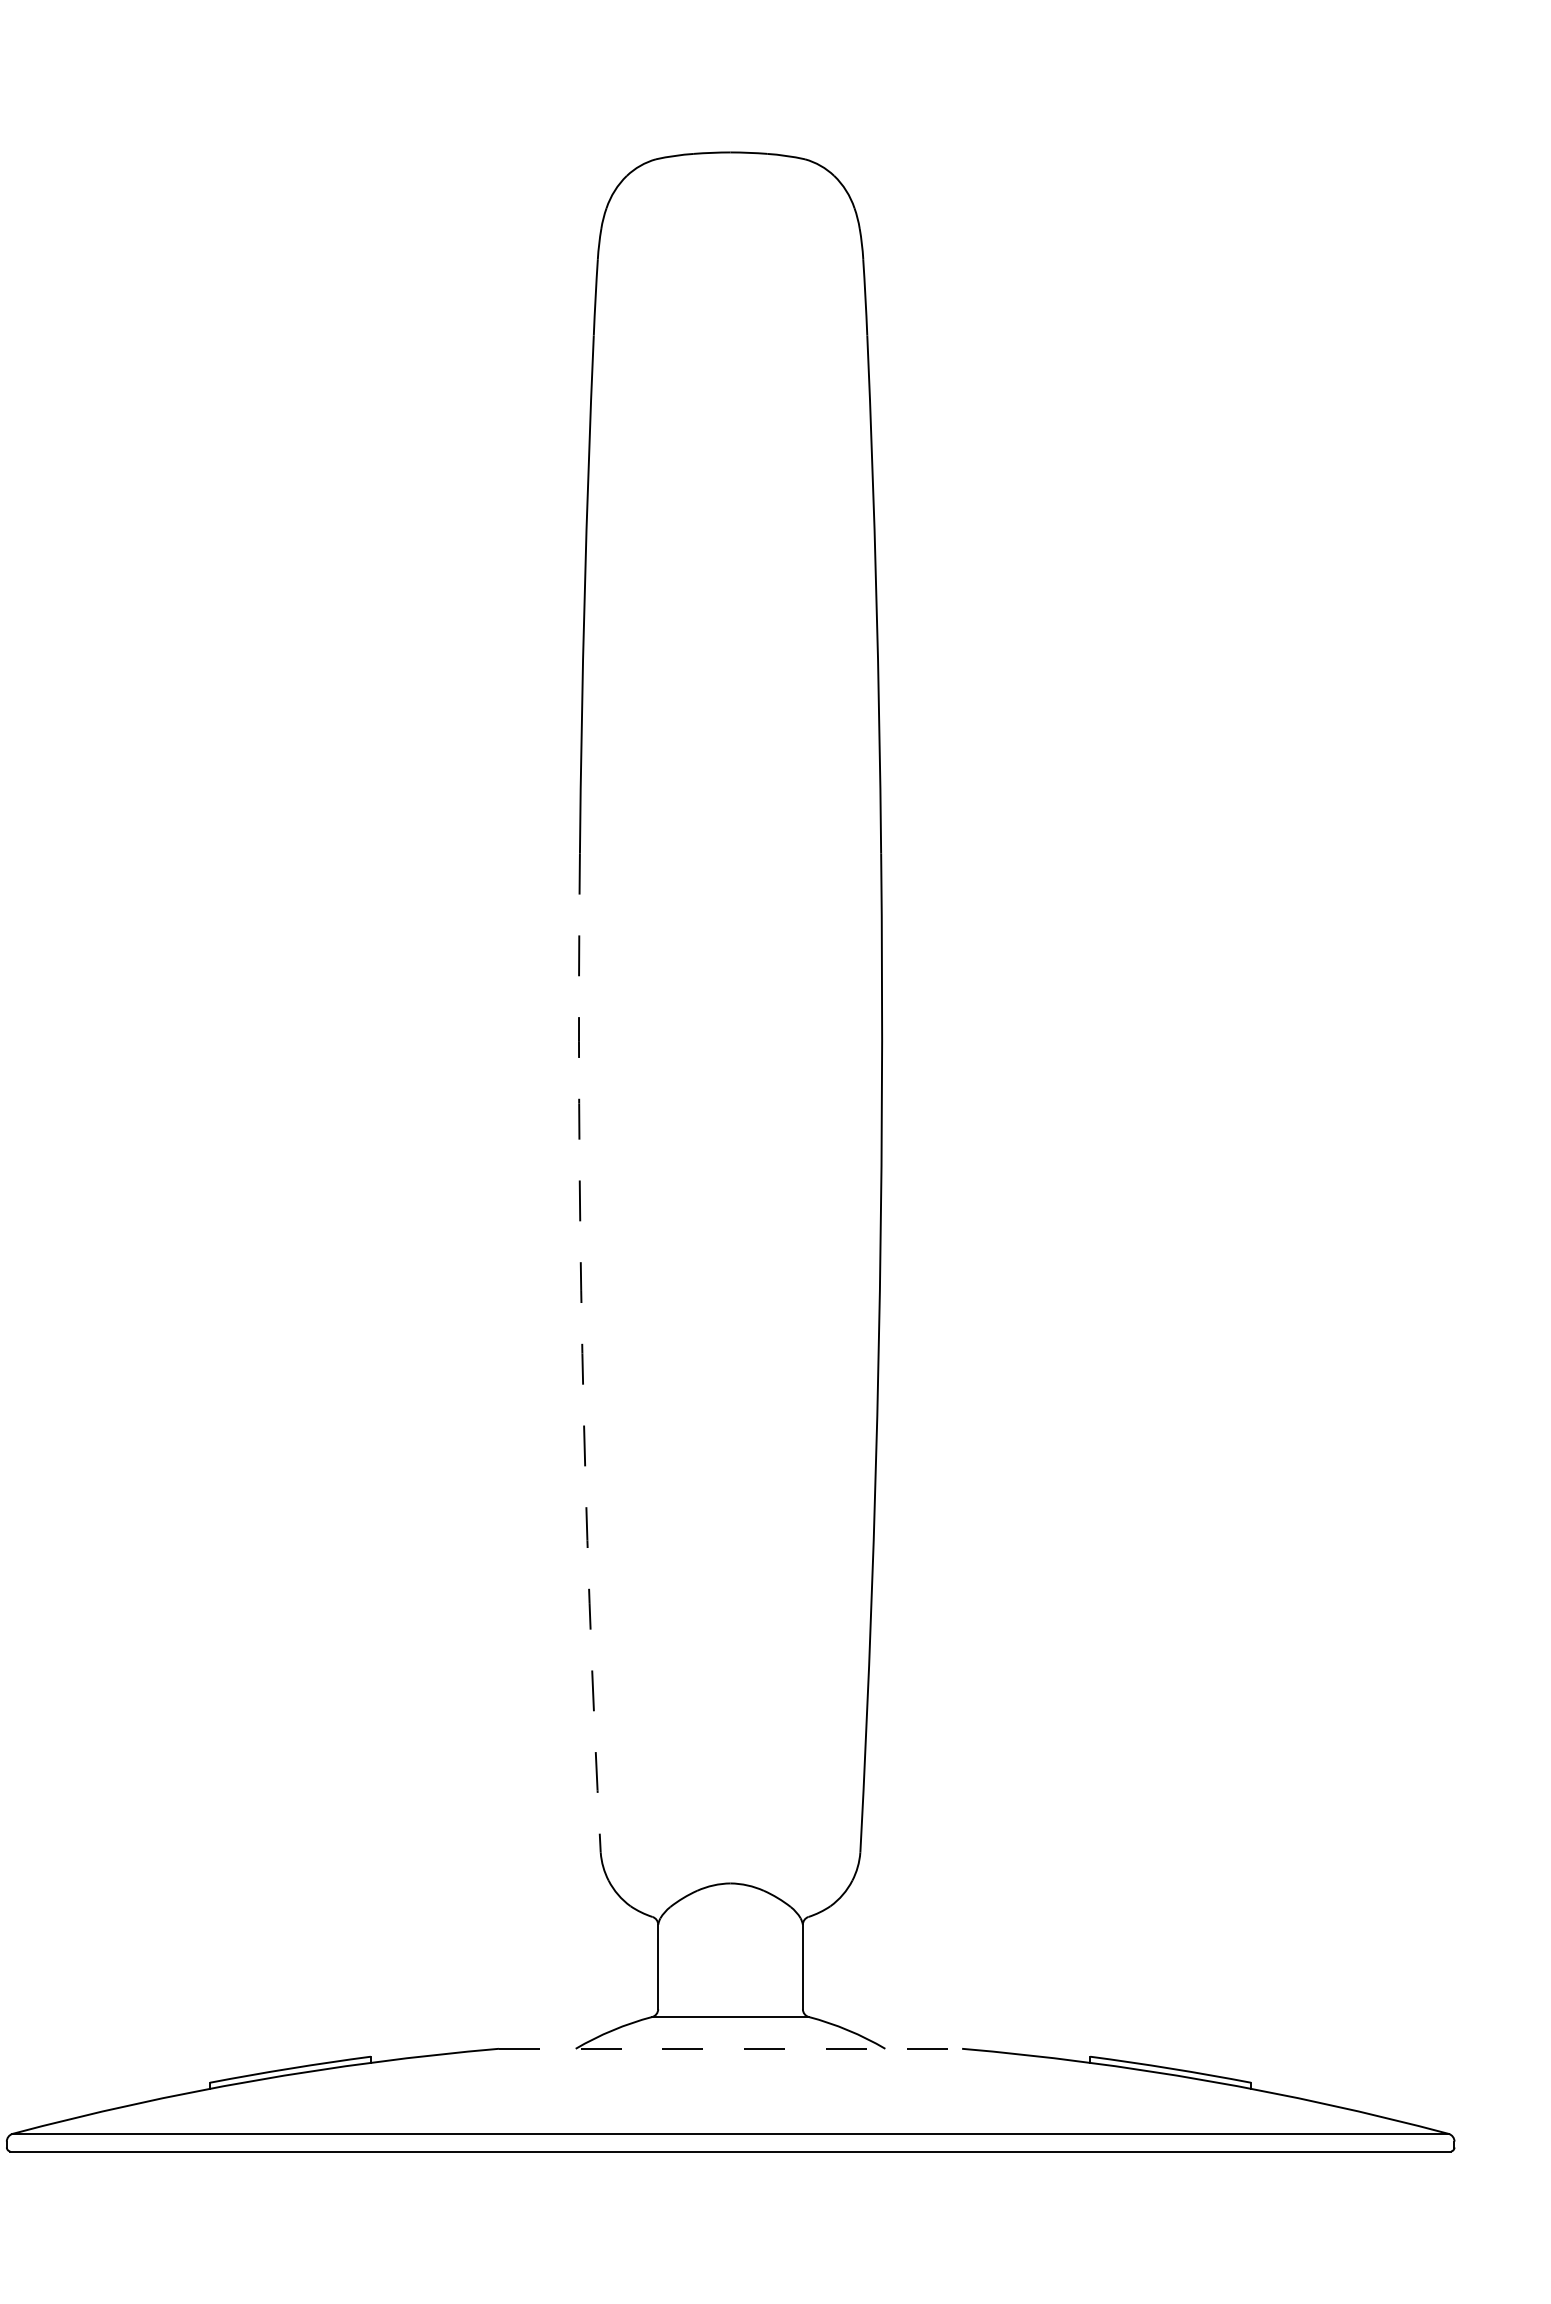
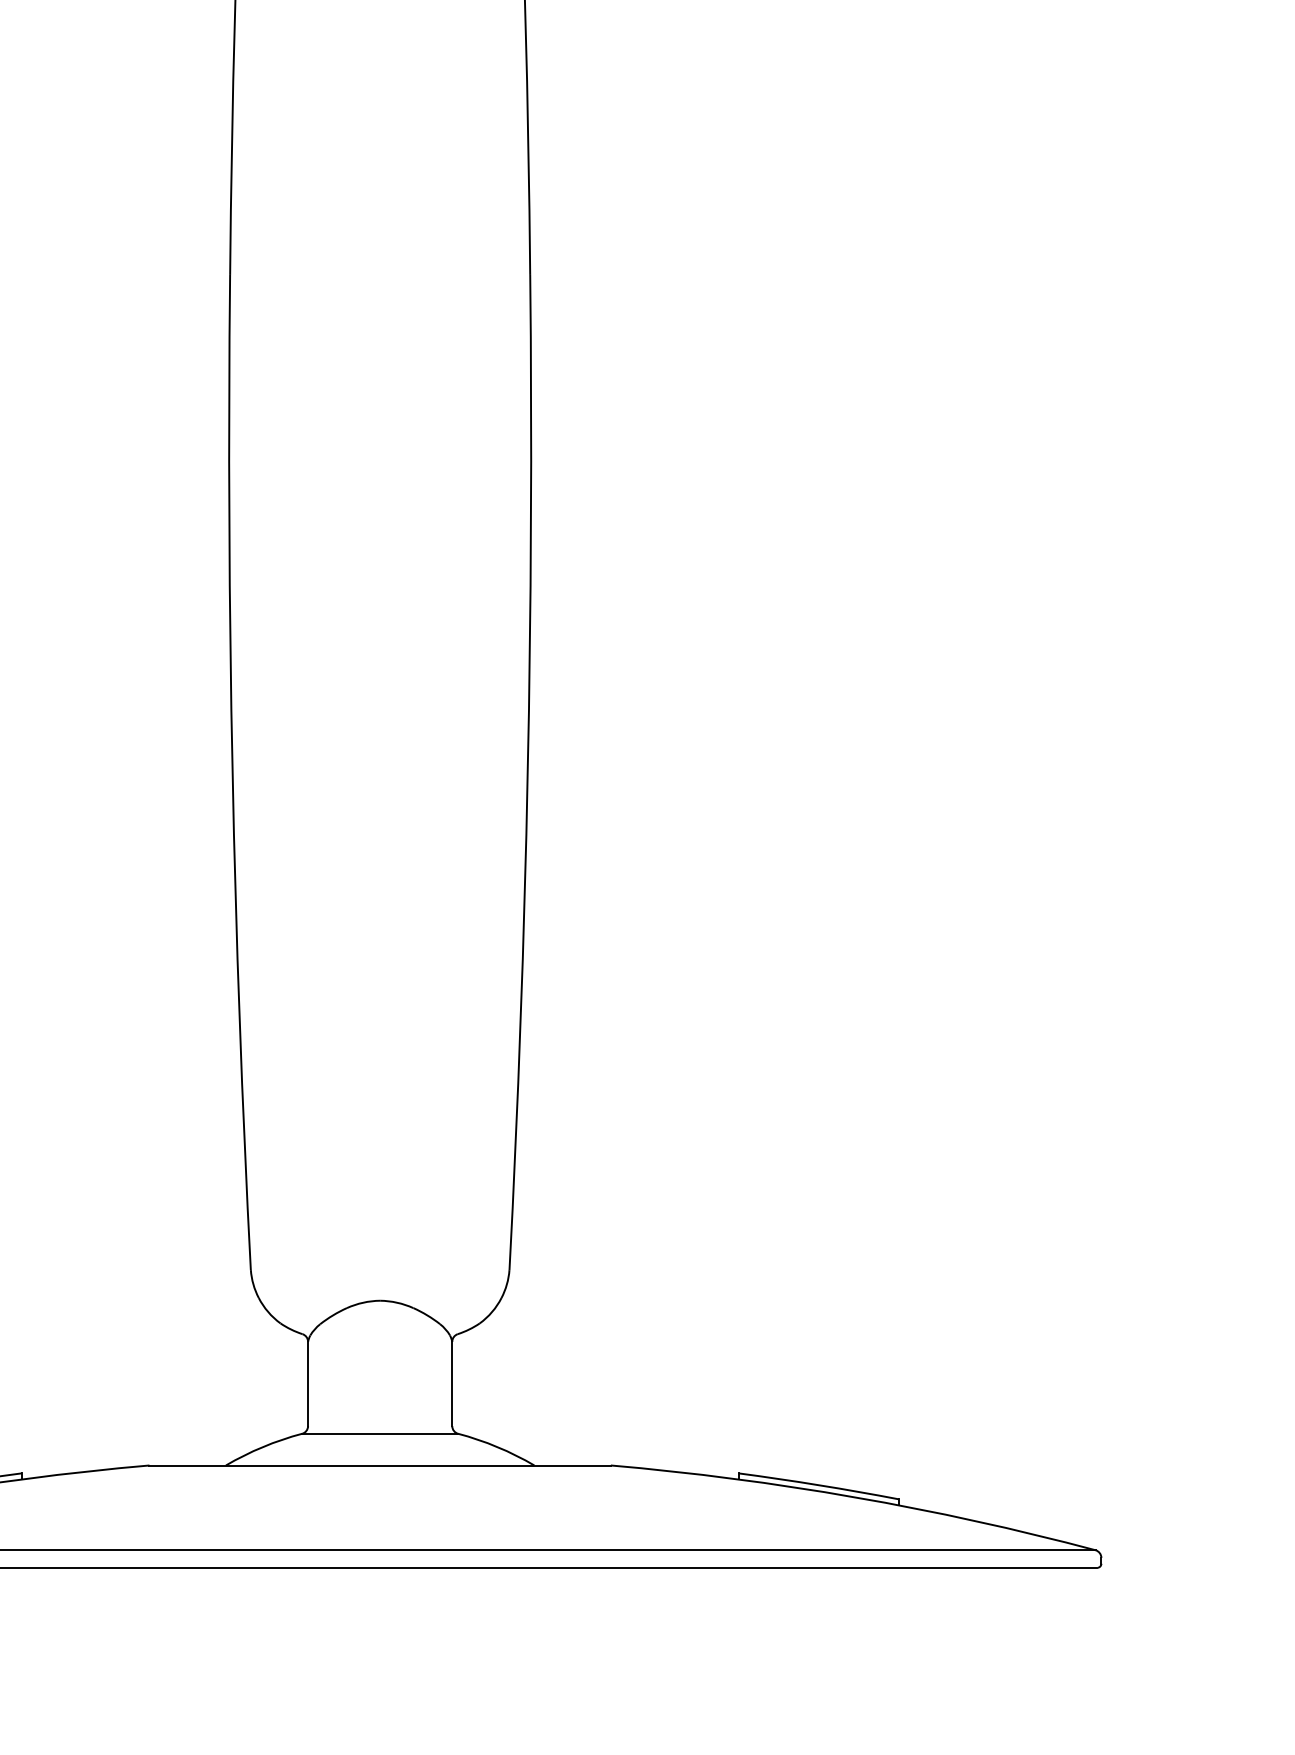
arc: (582, 1353) -> (232, 772), dashed -> solid
line: (730, 2048) -> (380, 1465), dashed -> solid

